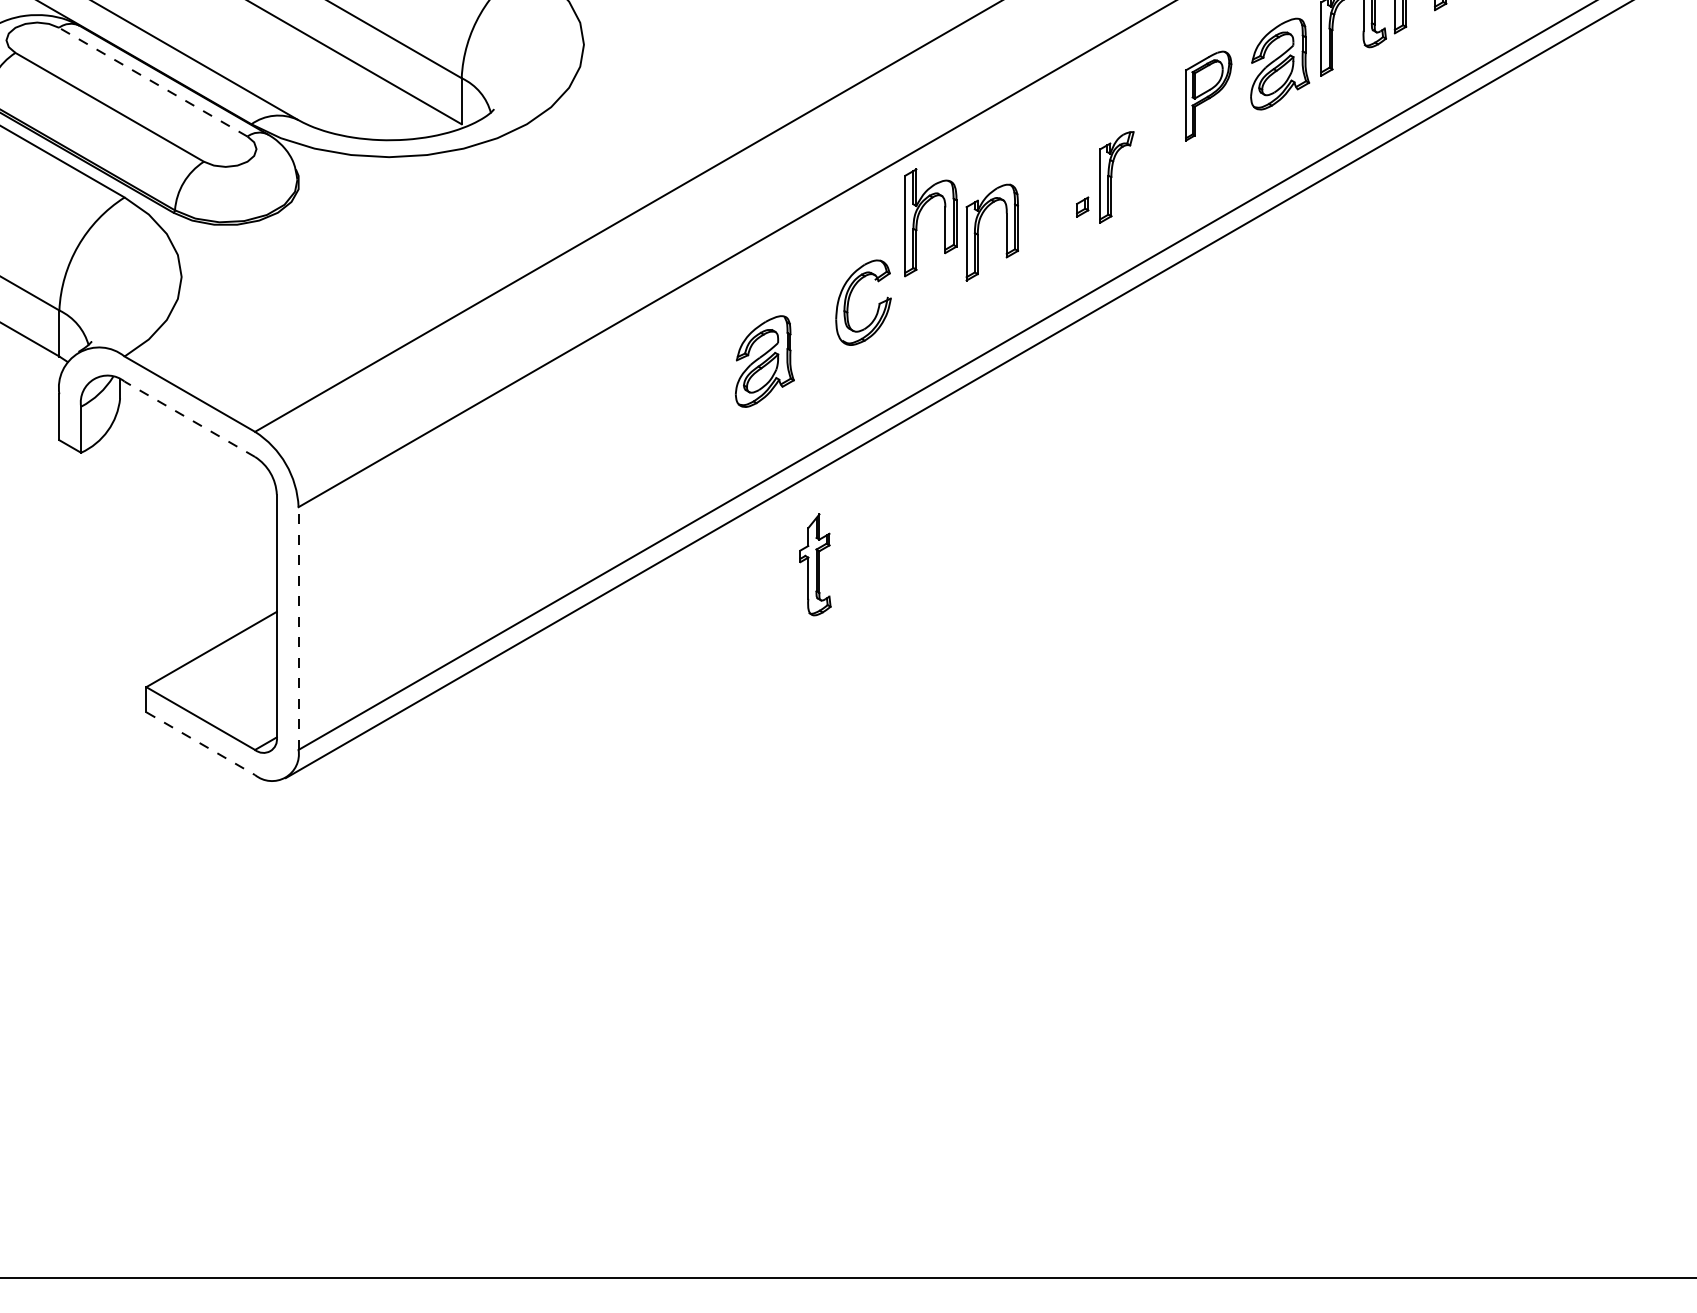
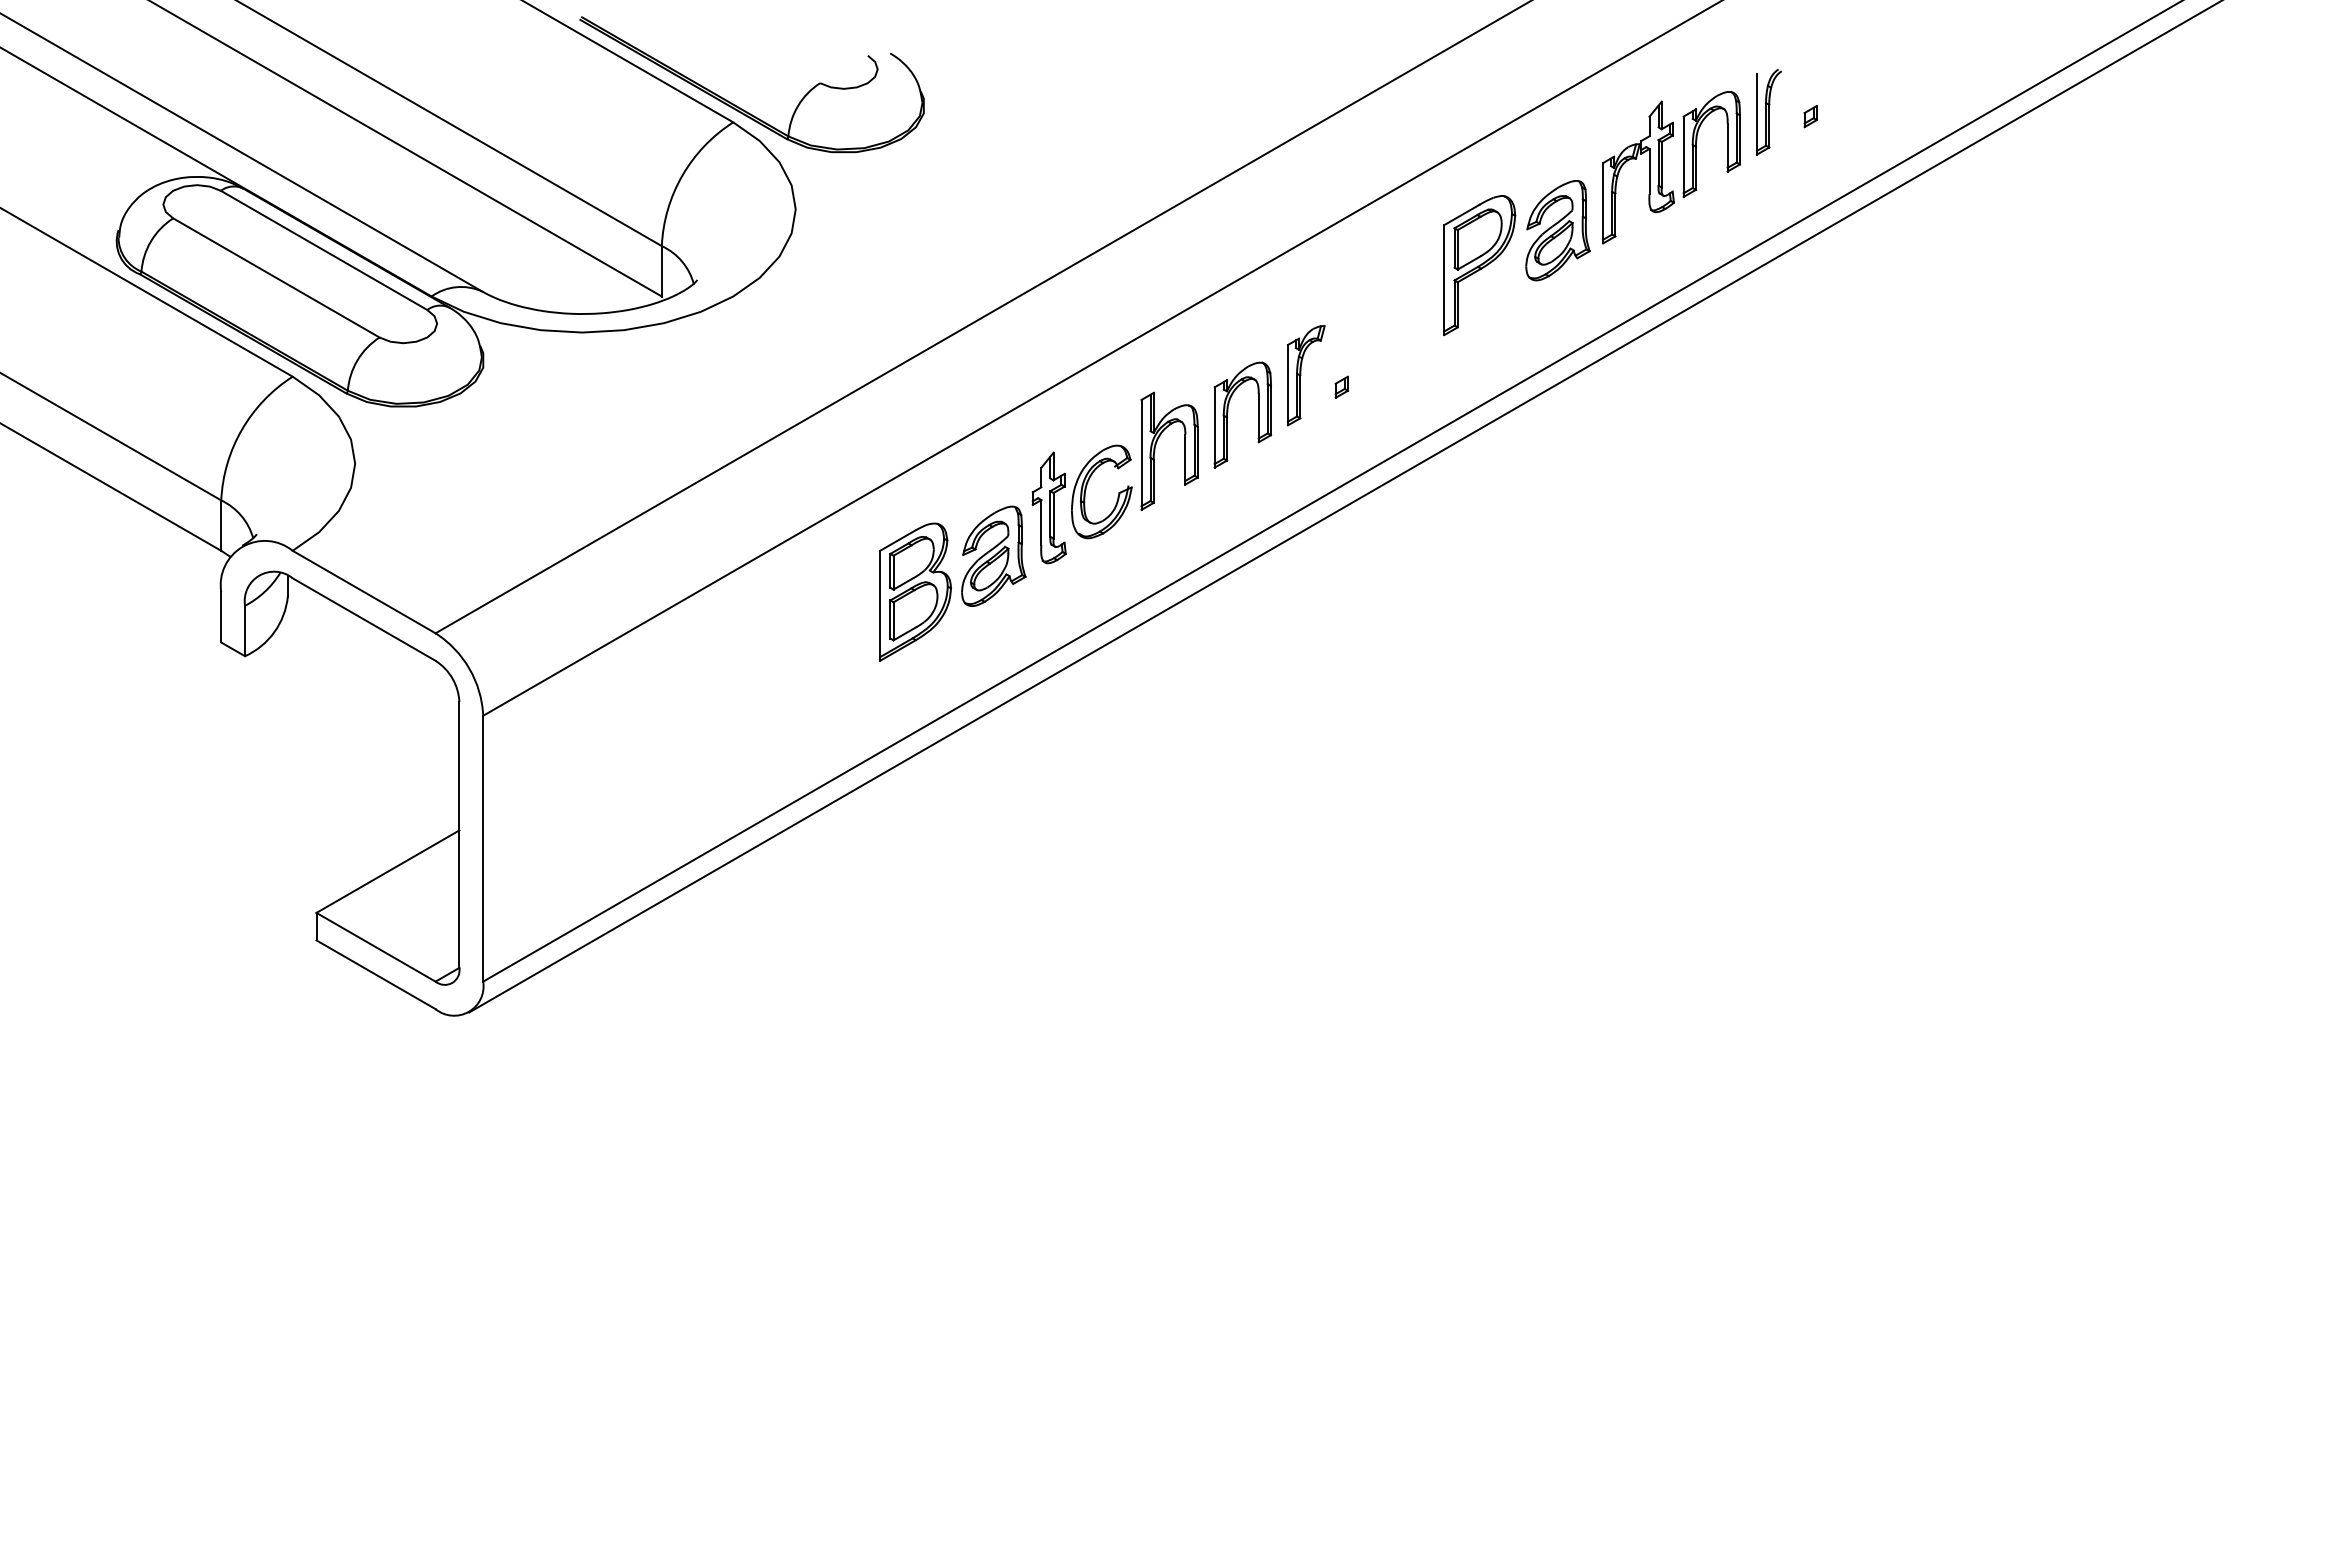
line: (152, 82) -> (323, 250), dashed -> solid
part: (1208, 95) -> (1479, 265), size x1.43
part: (1117, 177) -> (1306, 375), moved
part: (918, 222) -> (1155, 451), moved
part: (693, 393) -> (915, 591), added
line: (189, 419) -> (363, 619), dashed -> solid
part: (814, 564) -> (1048, 507), moved
line: (298, 628) -> (483, 848), dashed -> solid
line: (201, 743) -> (376, 974), dashed -> solid

